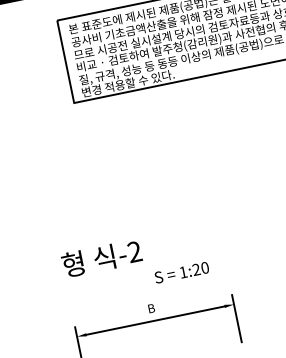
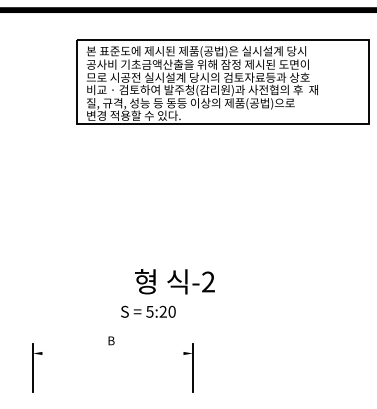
text: (101, 258) -> (174, 281), moved
text: (182, 272) -> (149, 311), 1:20 -> 5:20
line: (155, 320) -> (112, 353), removed

